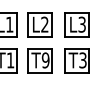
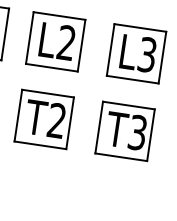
text: (45, 60) -> (56, 120), T9 -> T2

